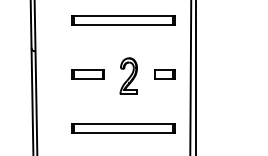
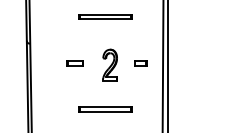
part: (123, 20) -> (105, 17), size x0.6
part: (87, 74) -> (74, 63), size x0.6
part: (164, 74) -> (140, 63), size x0.7
part: (123, 128) -> (105, 109), size x0.6

